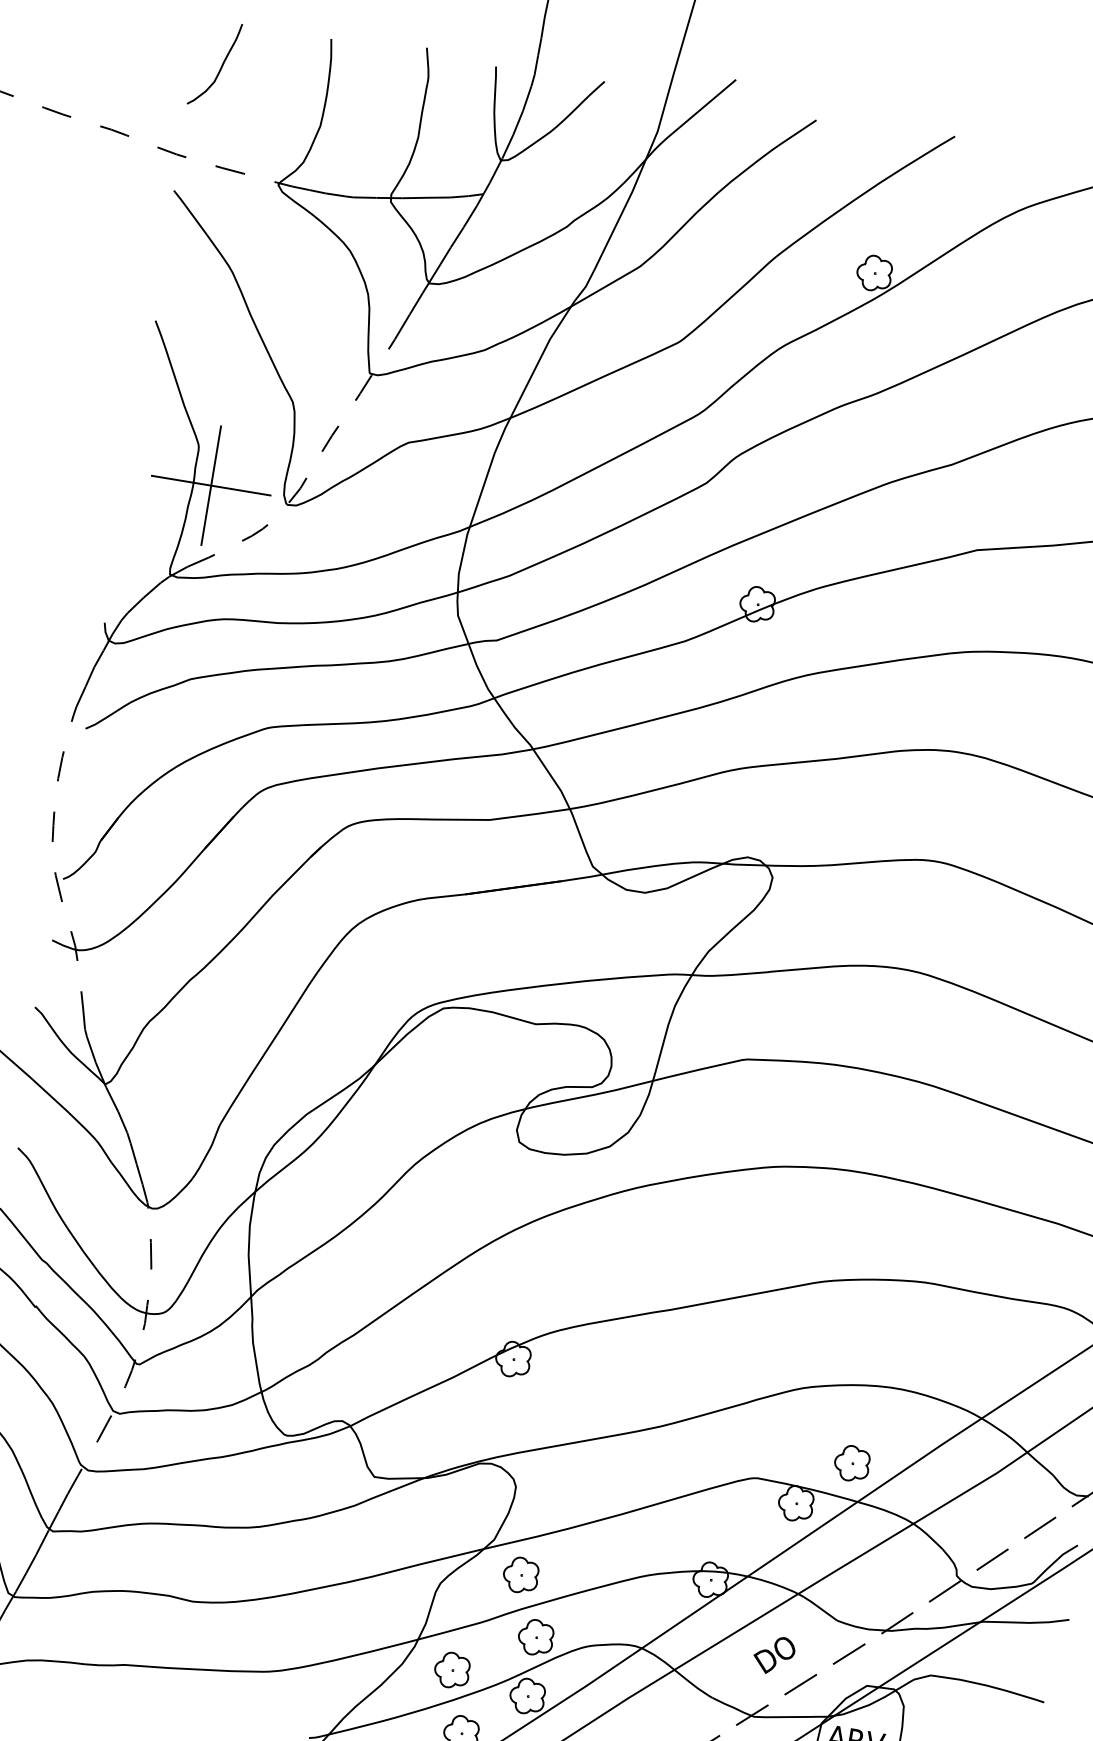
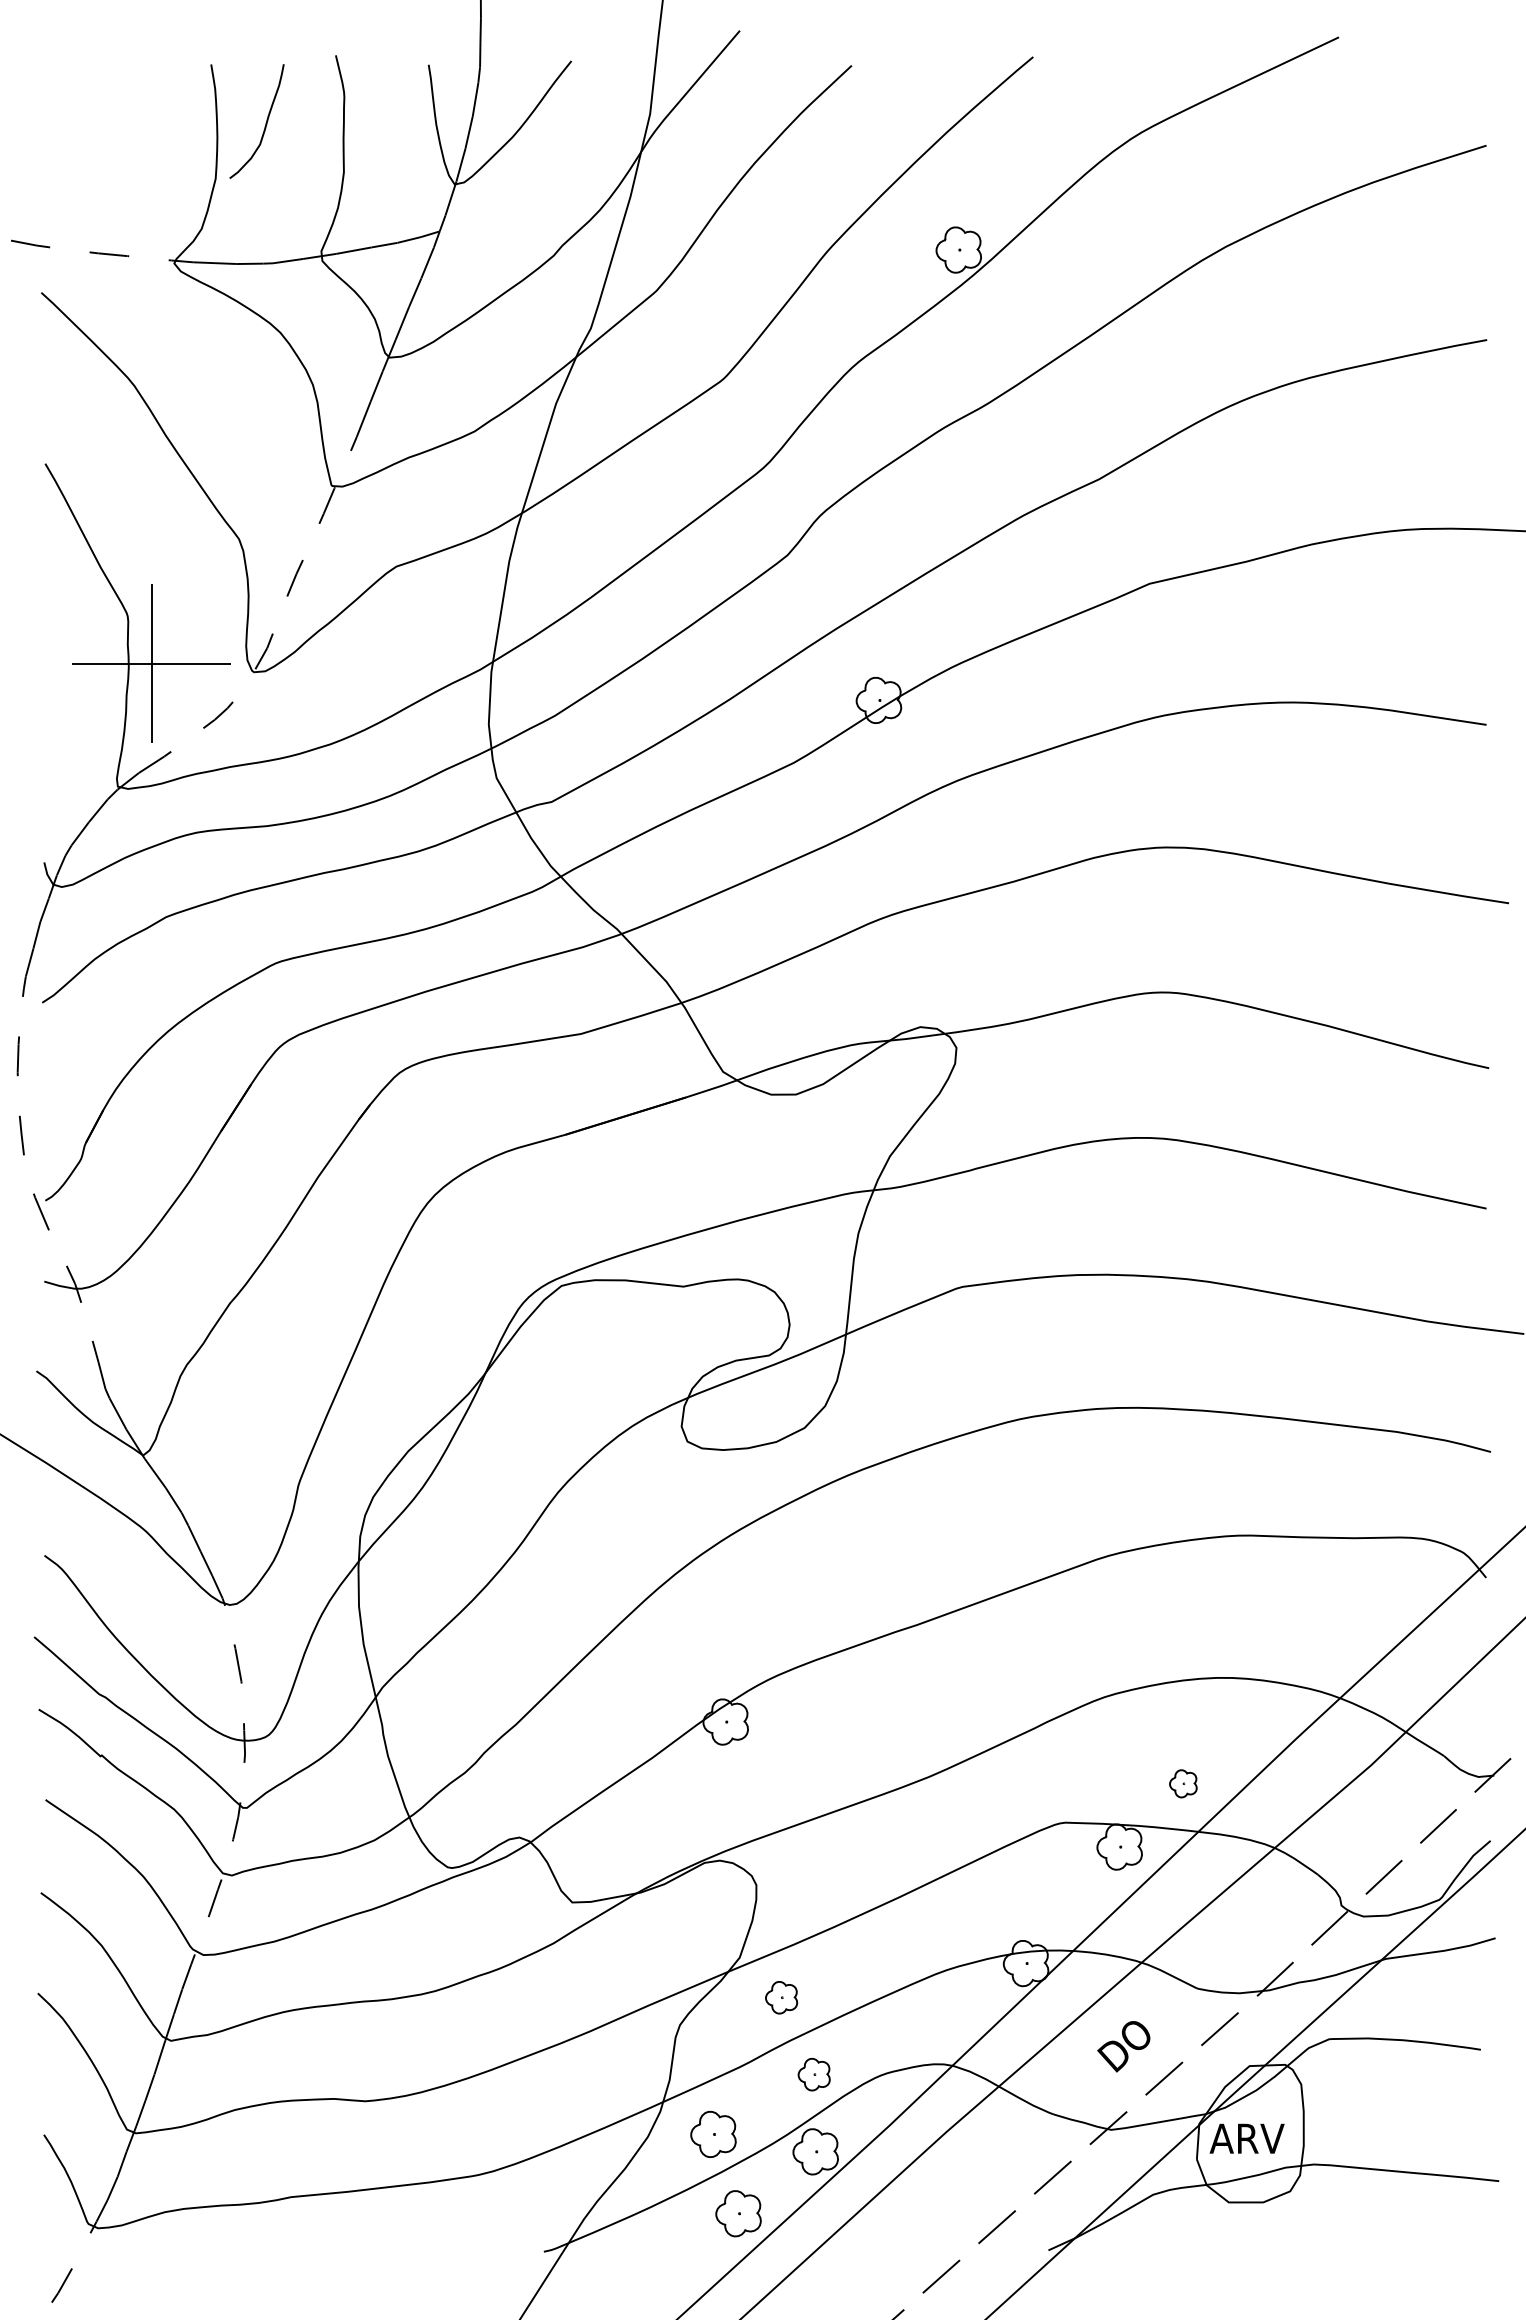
curve: (221, 65) -> (265, 122), moved
part: (852, 1463) -> (1183, 1783), size x0.6
part: (520, 1575) -> (781, 1997), size x0.7
part: (536, 1637) -> (814, 2074), size x0.7

